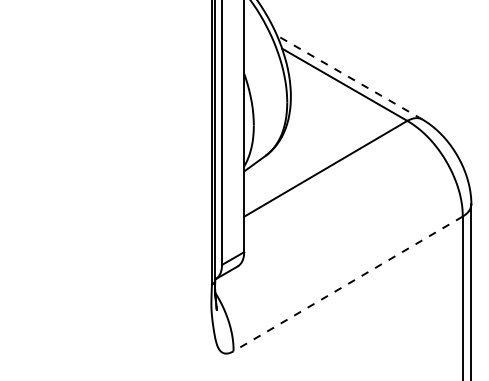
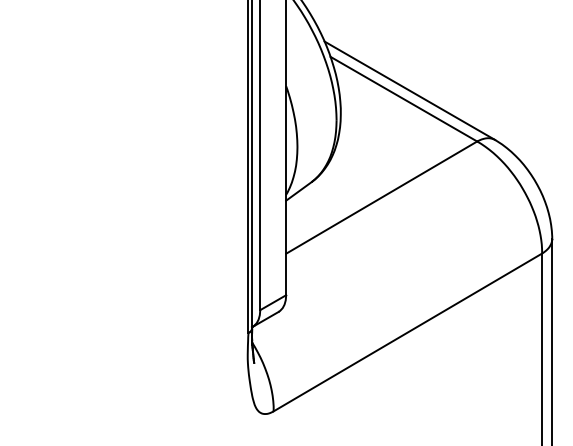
line: (349, 77) -> (409, 90), dashed -> solid
line: (347, 283) -> (407, 332), dashed -> solid

